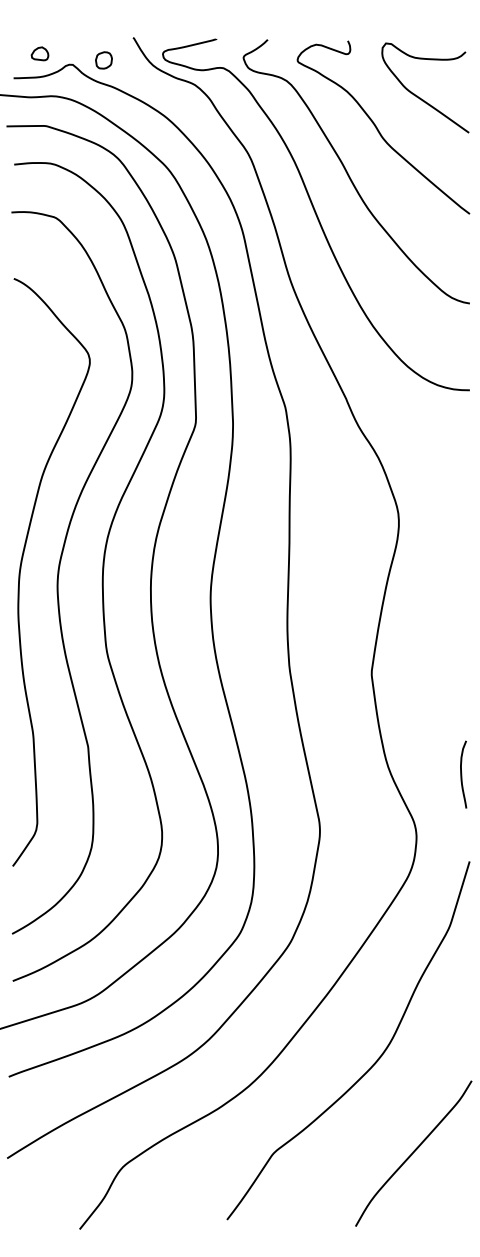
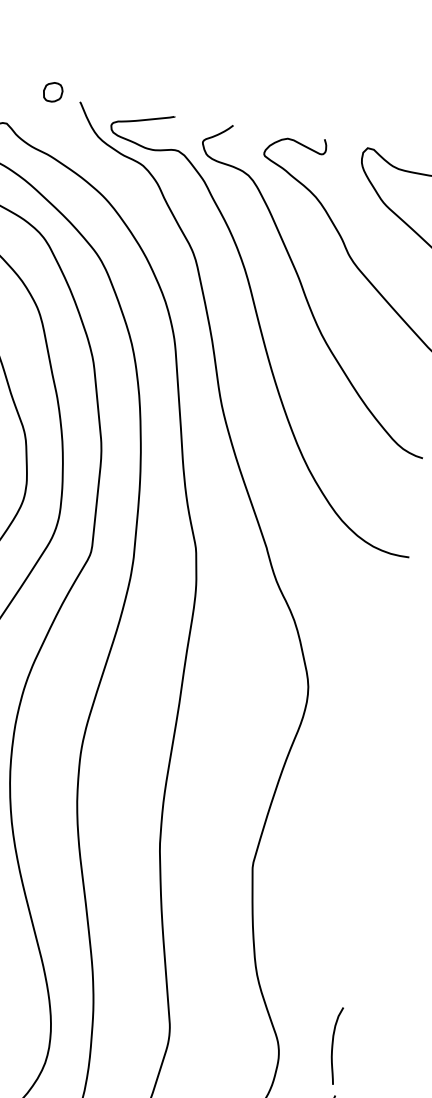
part: (103, 60) -> (52, 92), moved
curve: (462, 774) -> (333, 1045), moved

